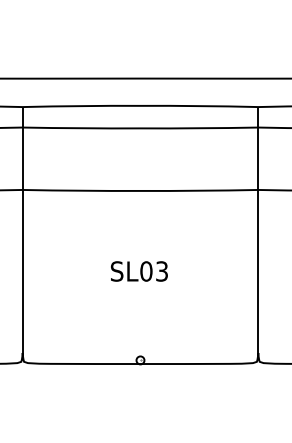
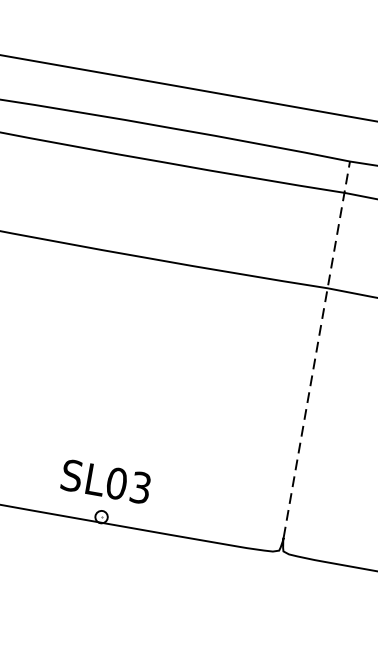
line: (258, 230) -> (317, 350), solid -> dashed
text: (139, 271) -> (106, 481), moved

